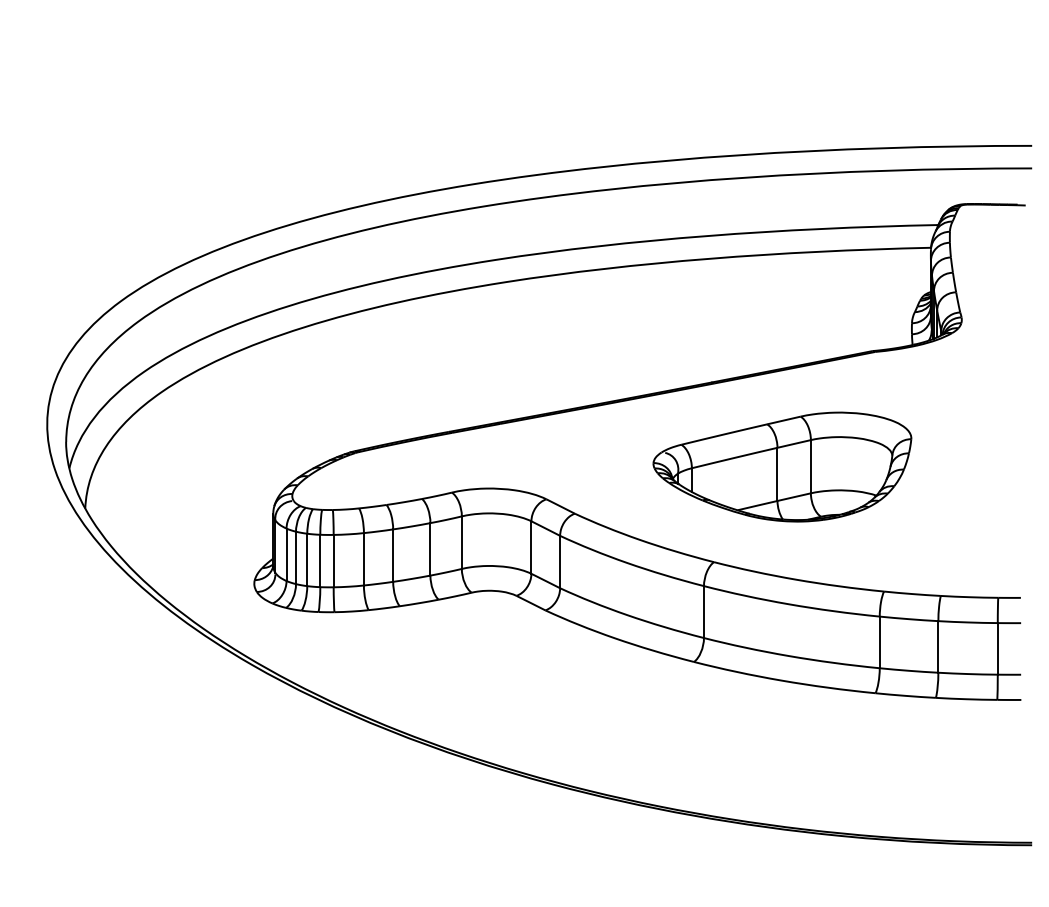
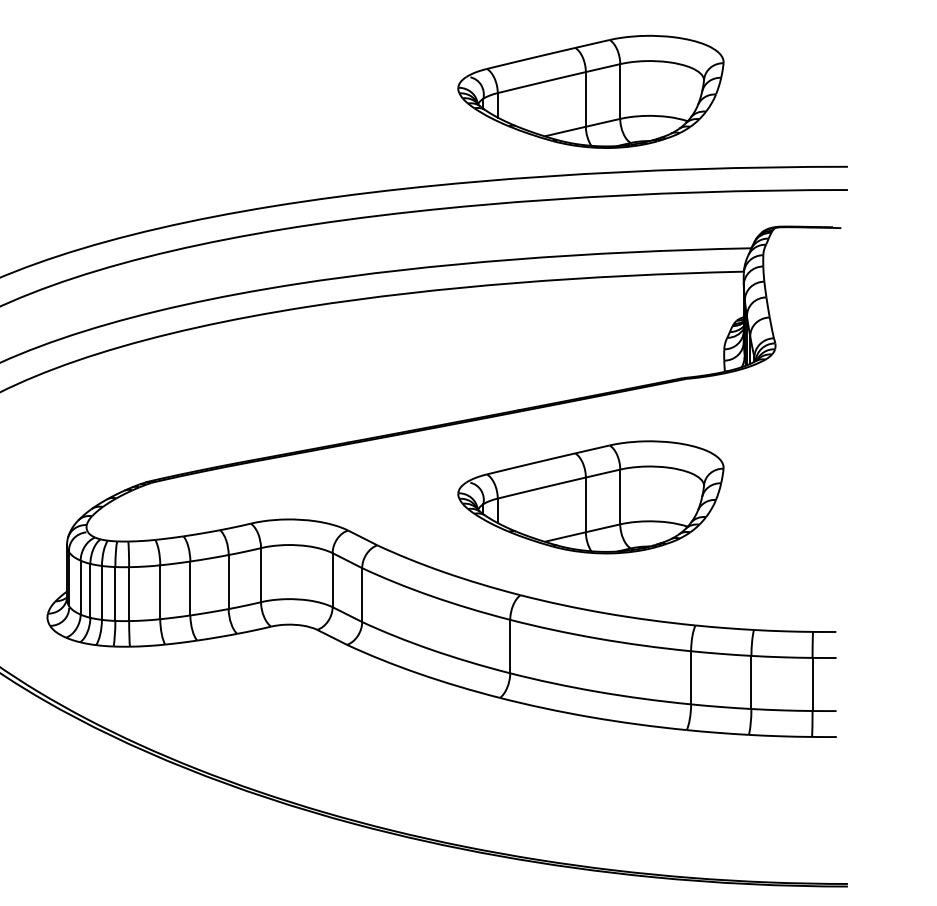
part: (782, 72) -> (591, 91), added

